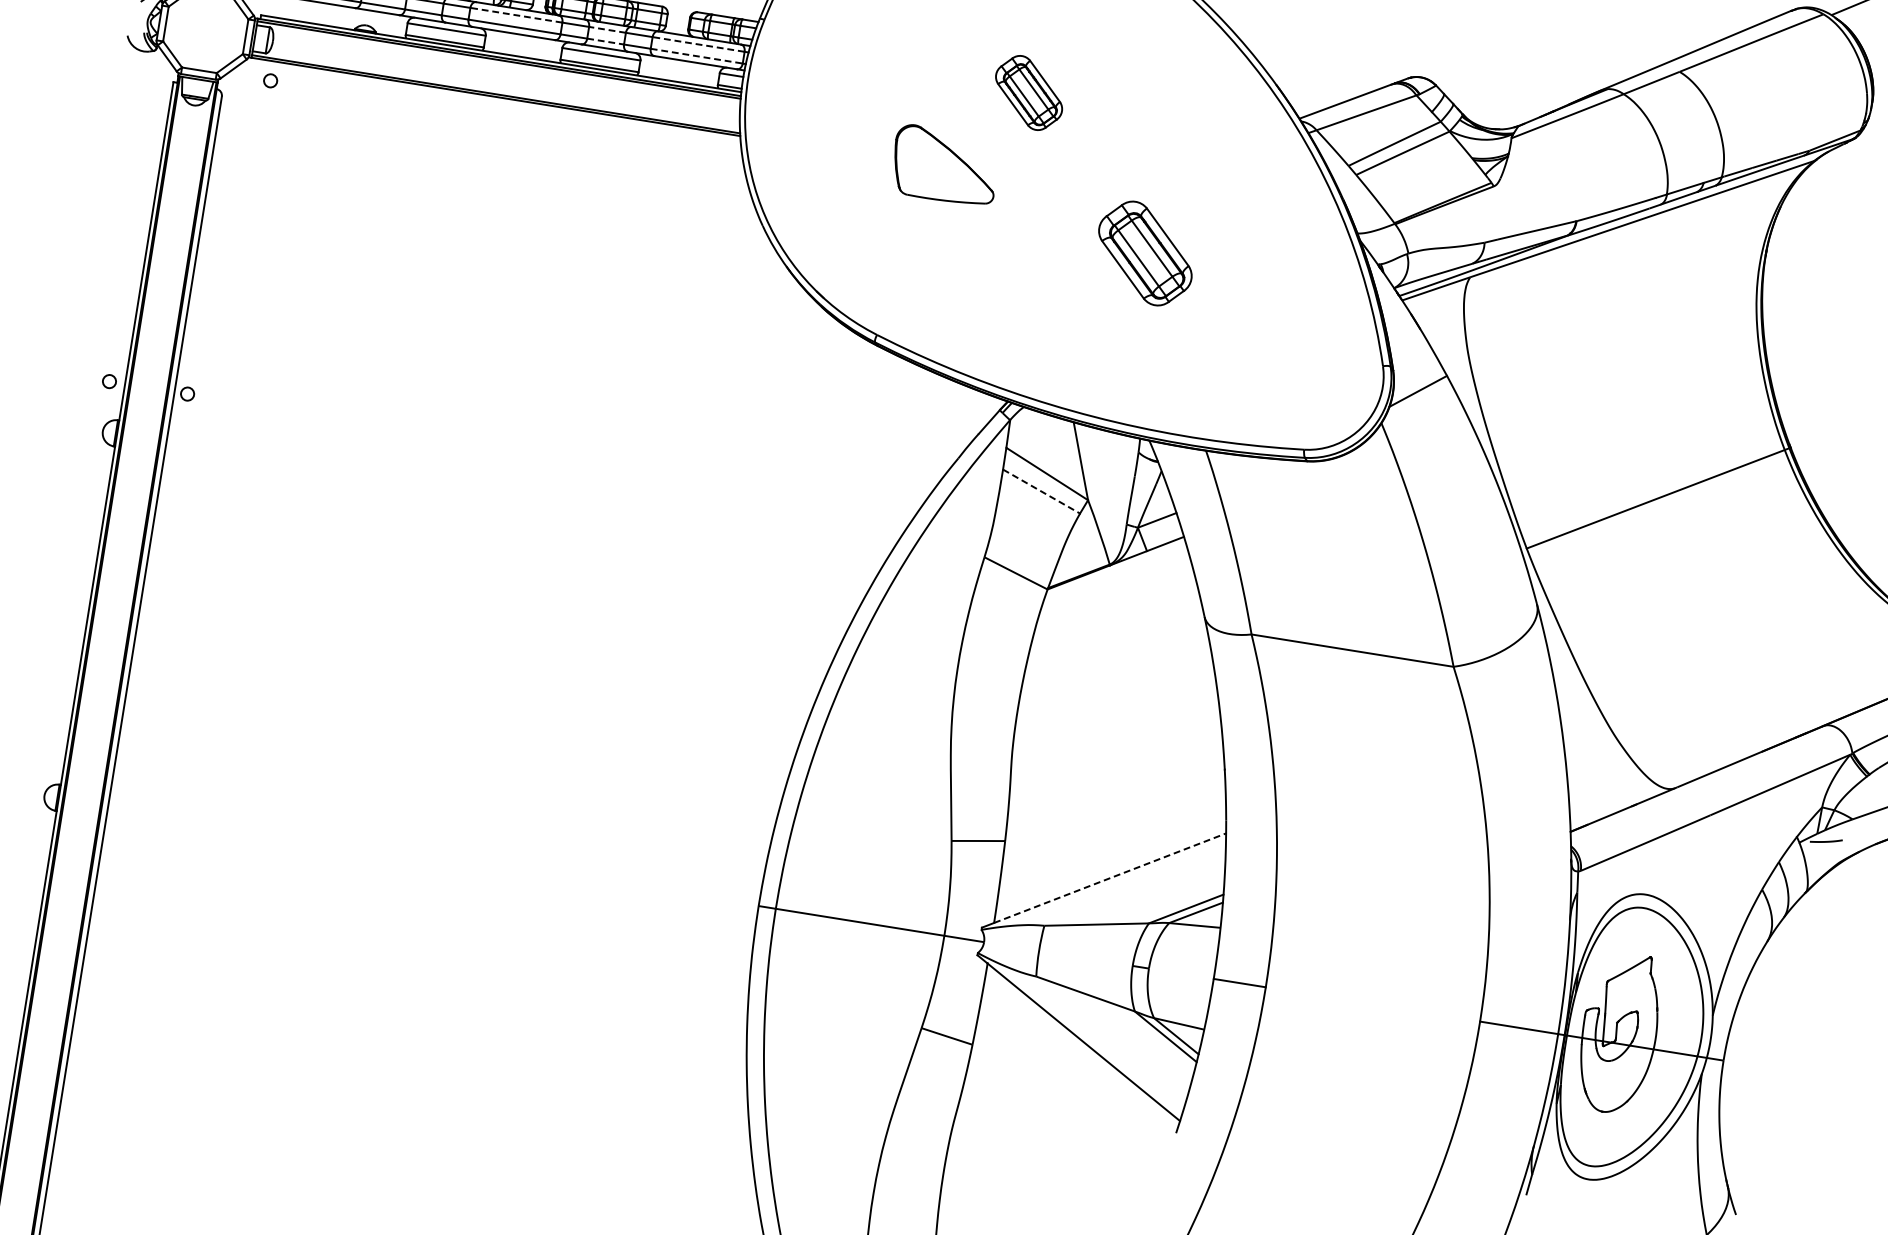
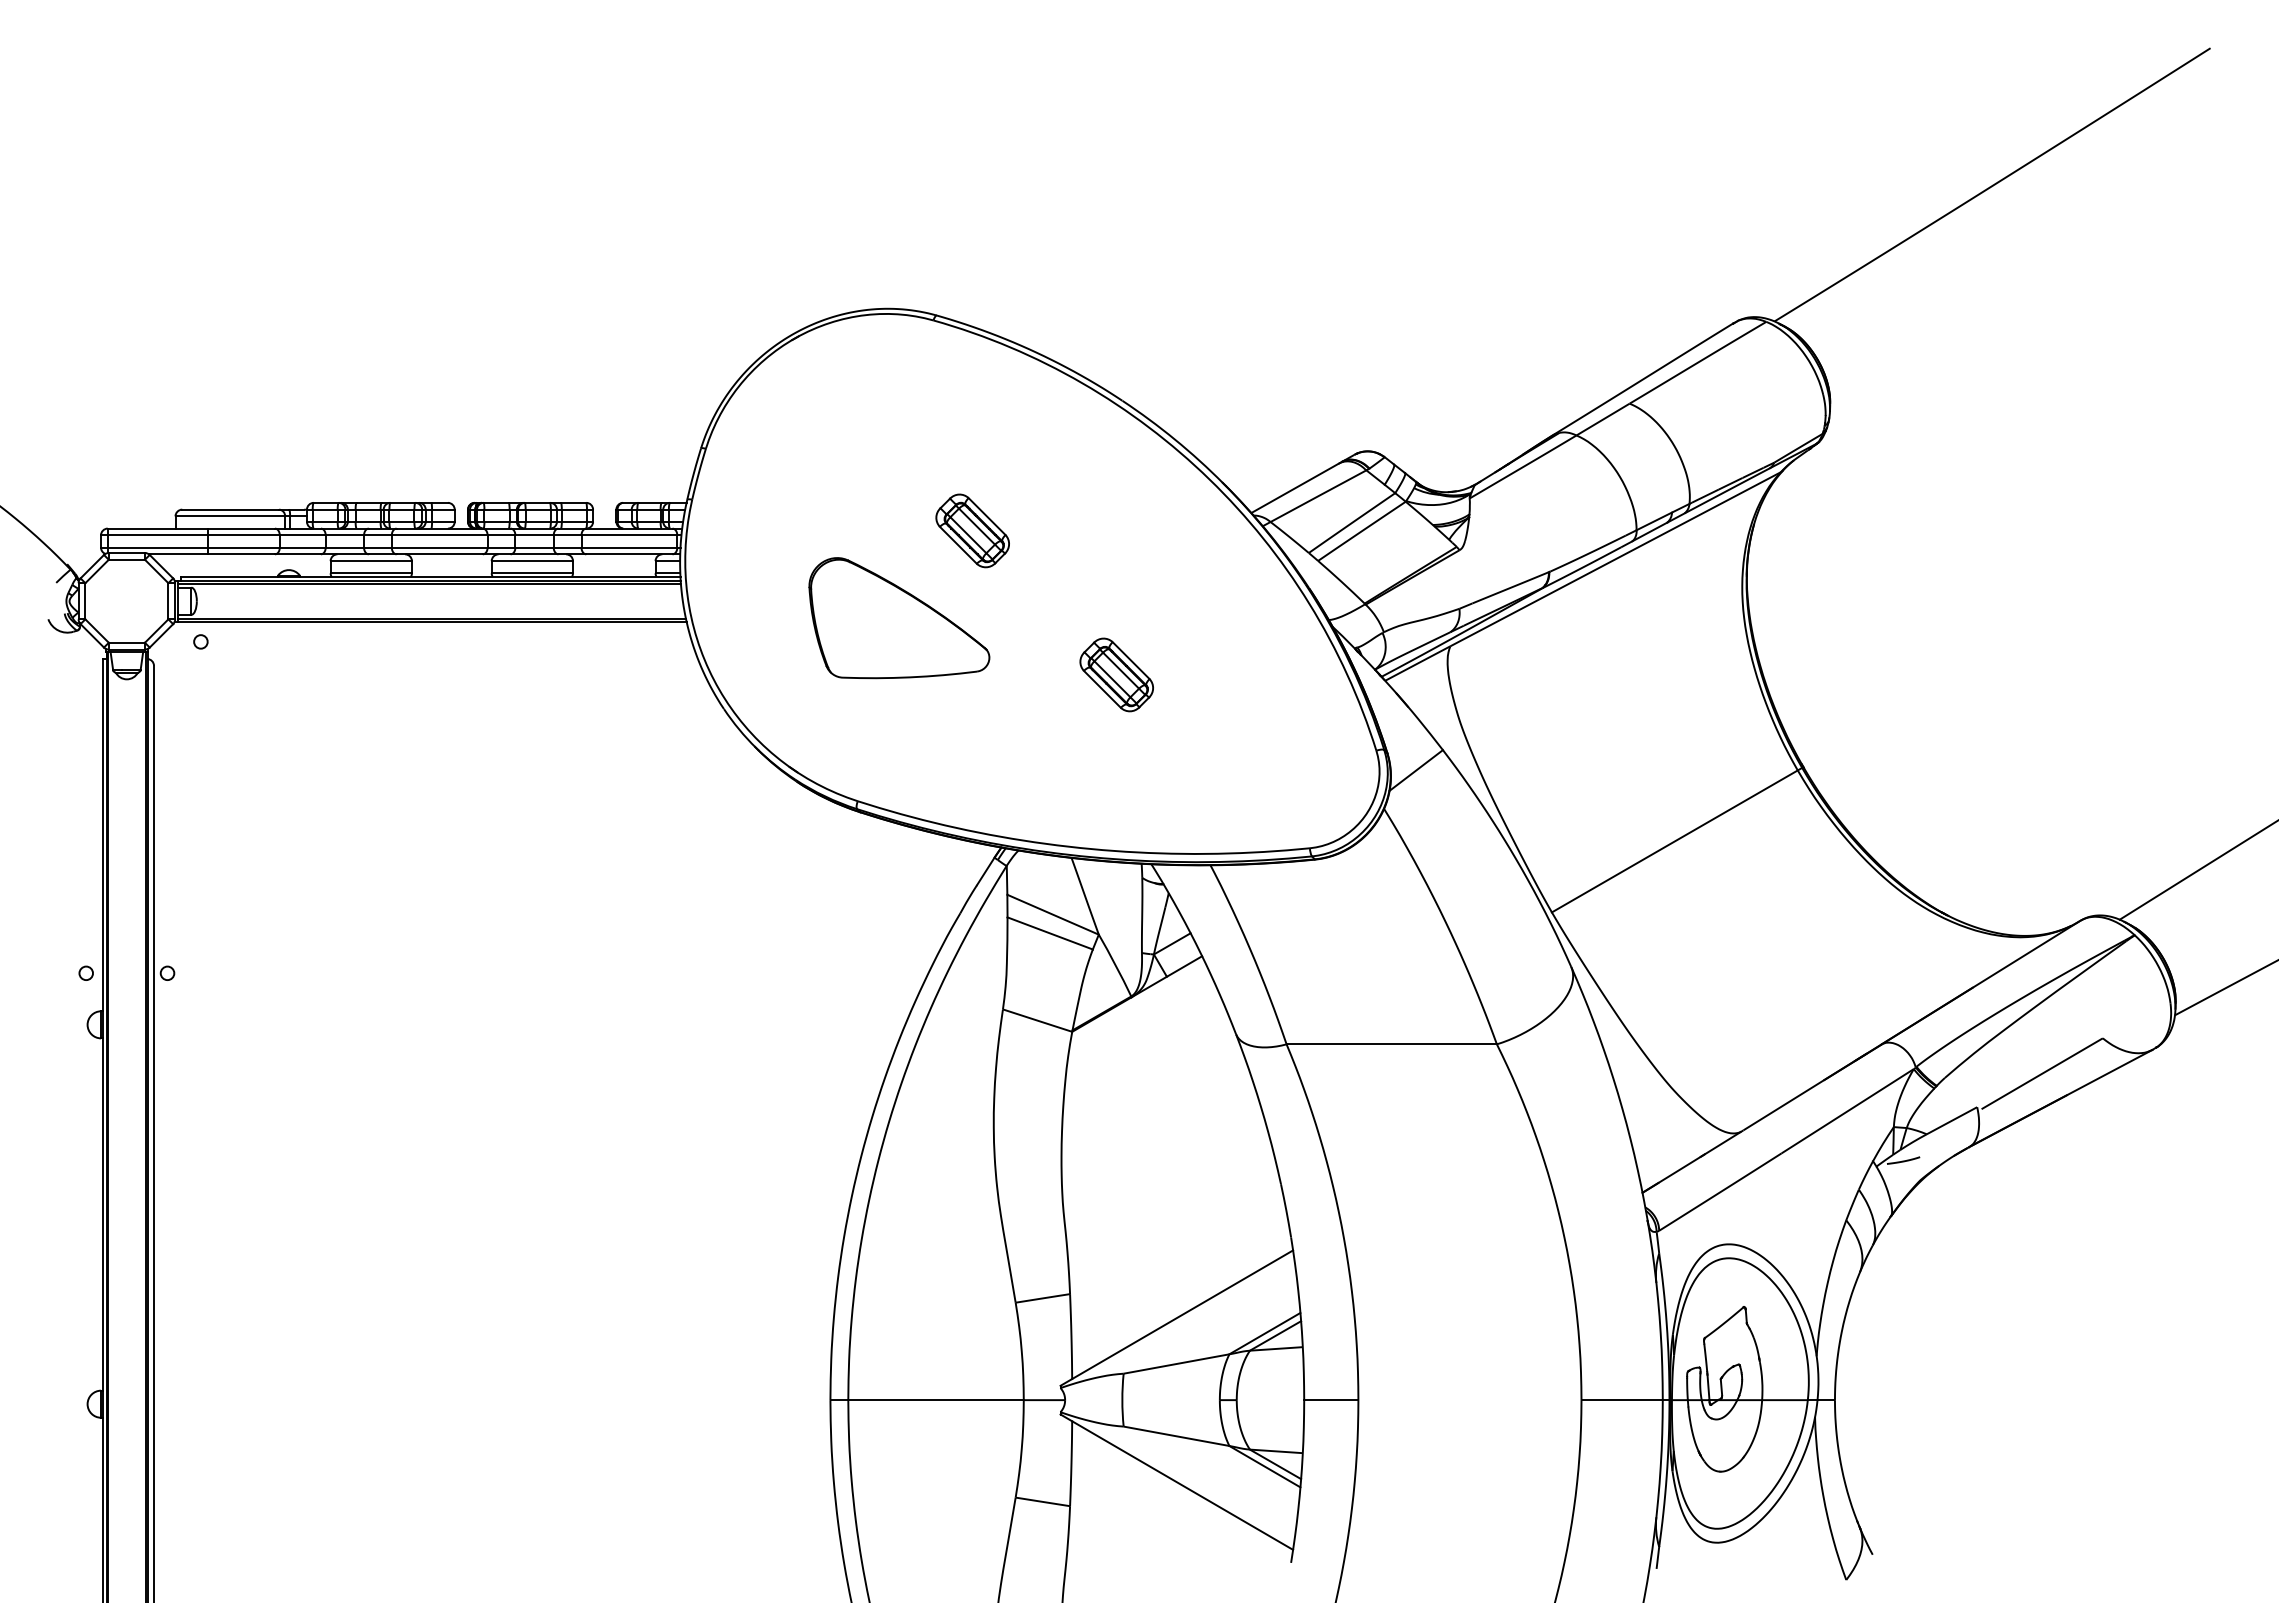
line: (516, 15) -> (439, 535), dashed -> solid
line: (607, 29) -> (534, 535), dashed -> solid
line: (606, 41) -> (535, 547), dashed -> solid
line: (698, 44) -> (629, 535), dashed -> solid
line: (696, 56) -> (629, 547), dashed -> solid
part: (945, 165) -> (899, 618), size x1.67
part: (1145, 253) -> (1116, 674), size x0.71
line: (1041, 491) -> (1050, 933), dashed -> solid
line: (1110, 877) -> (1182, 1314), dashed -> solid

